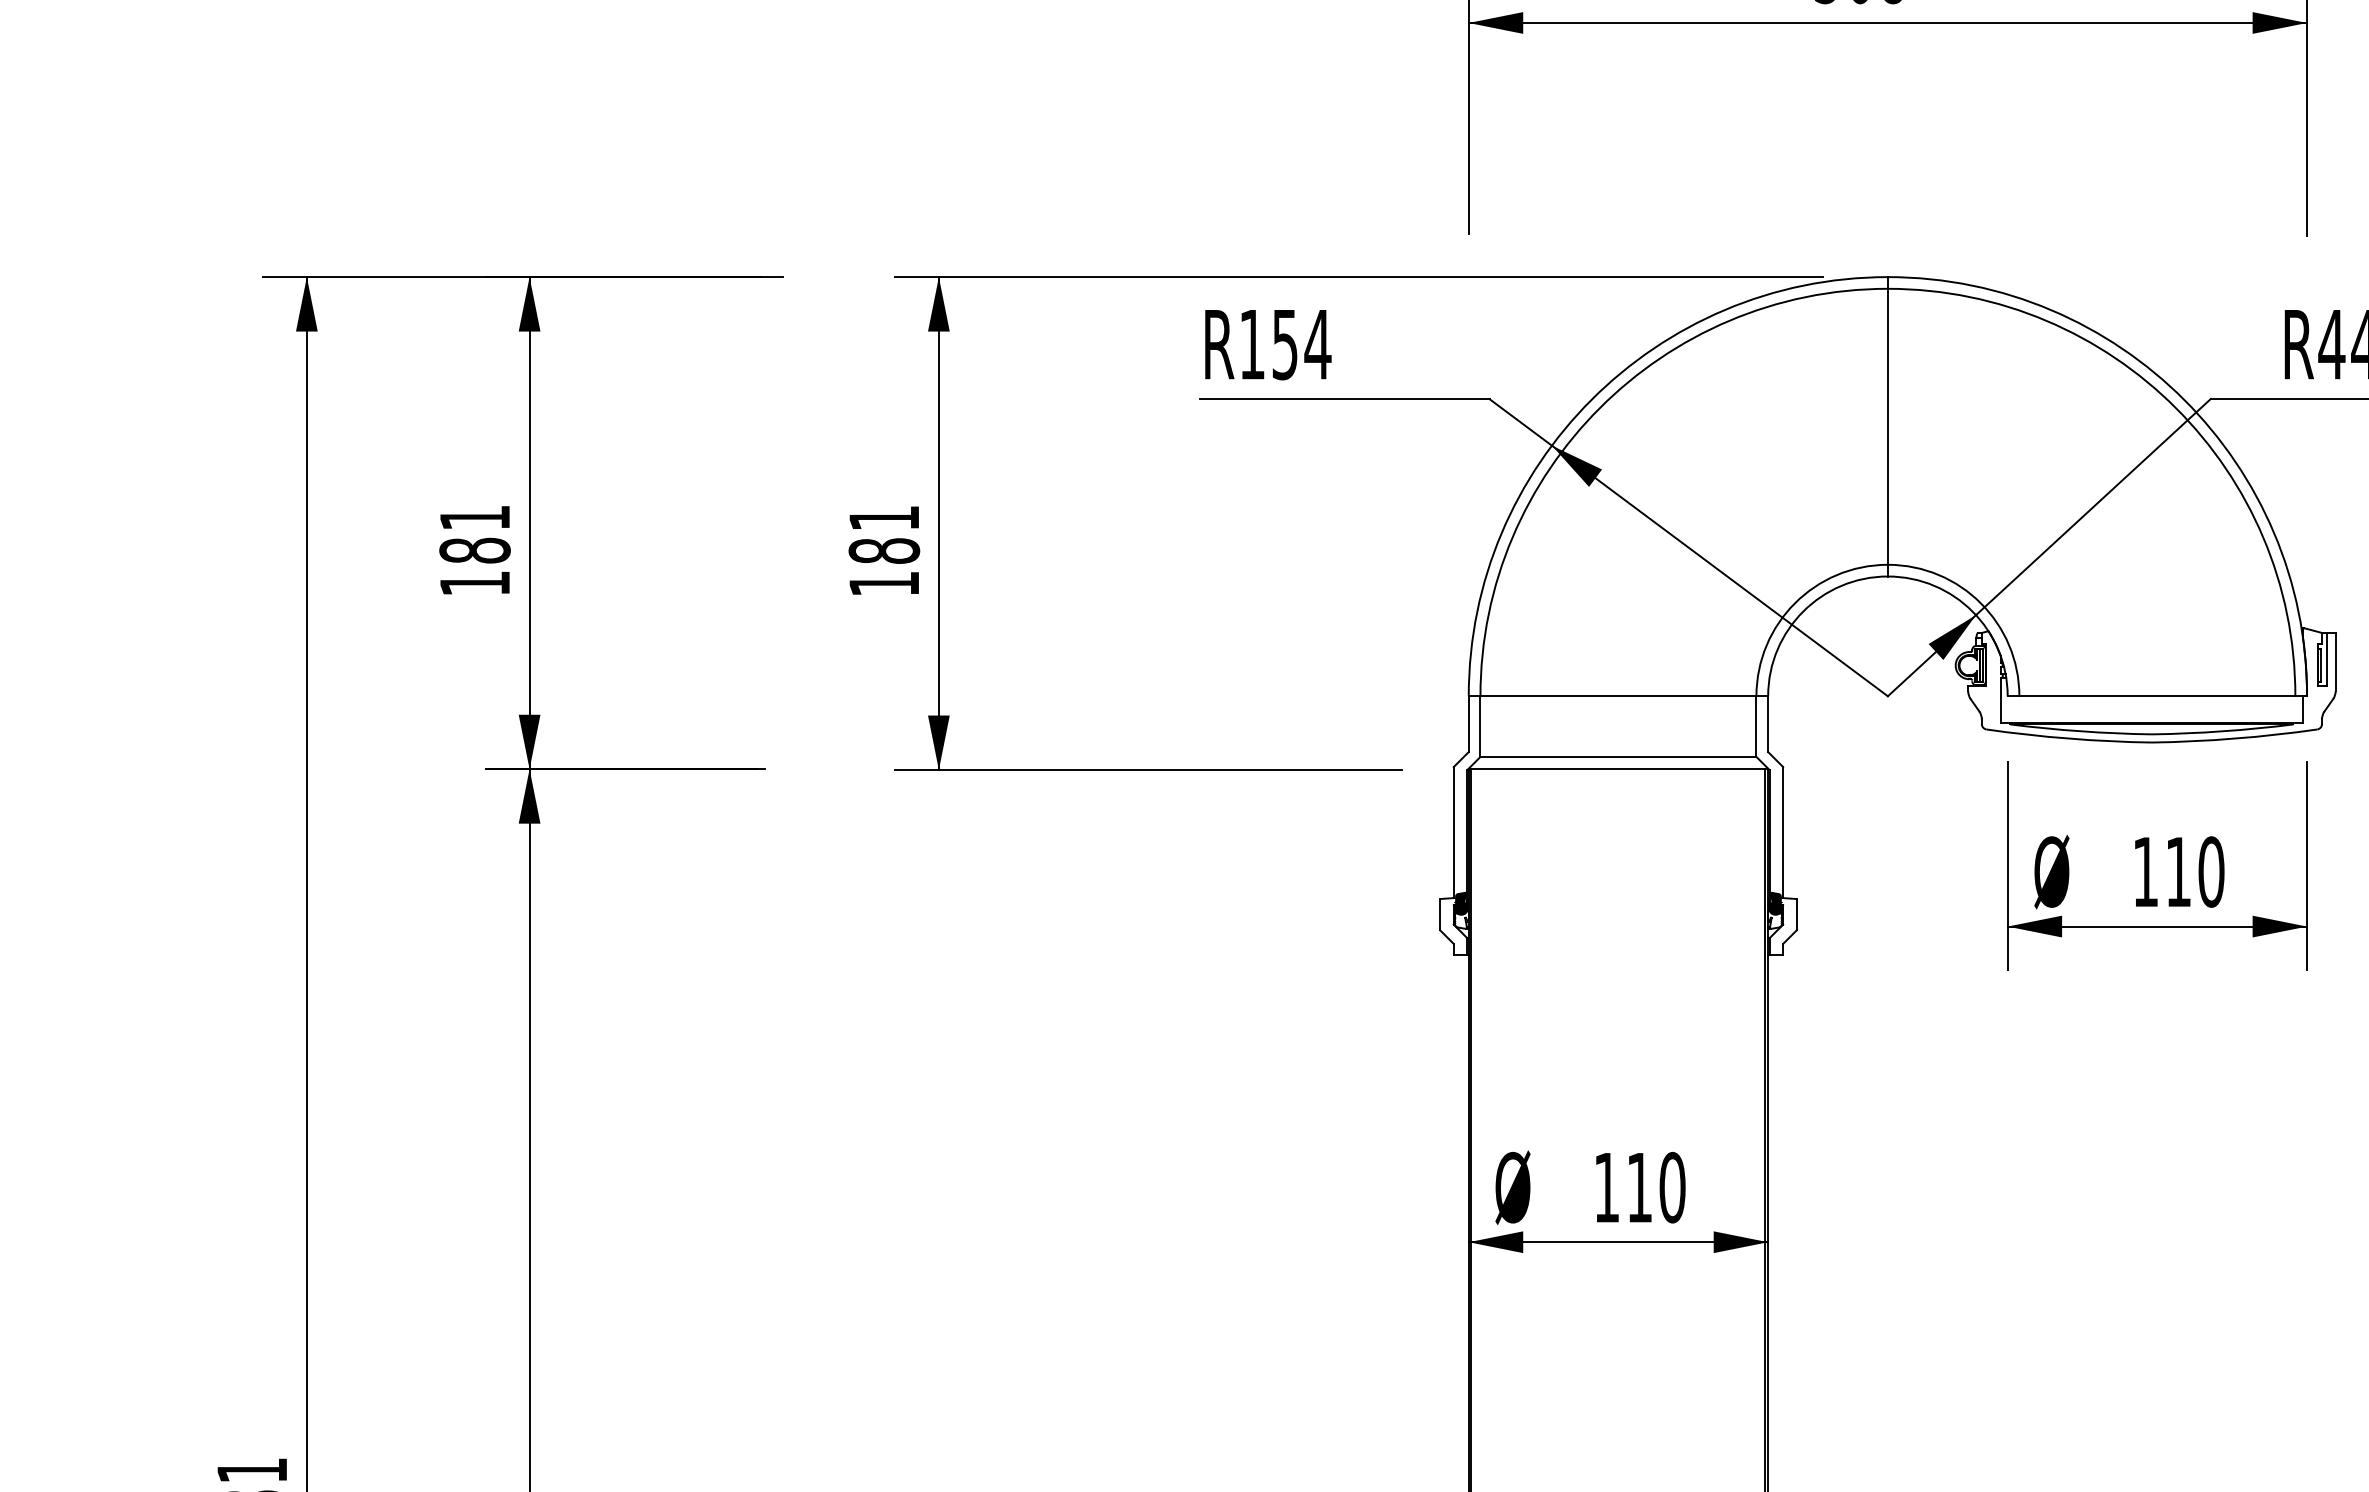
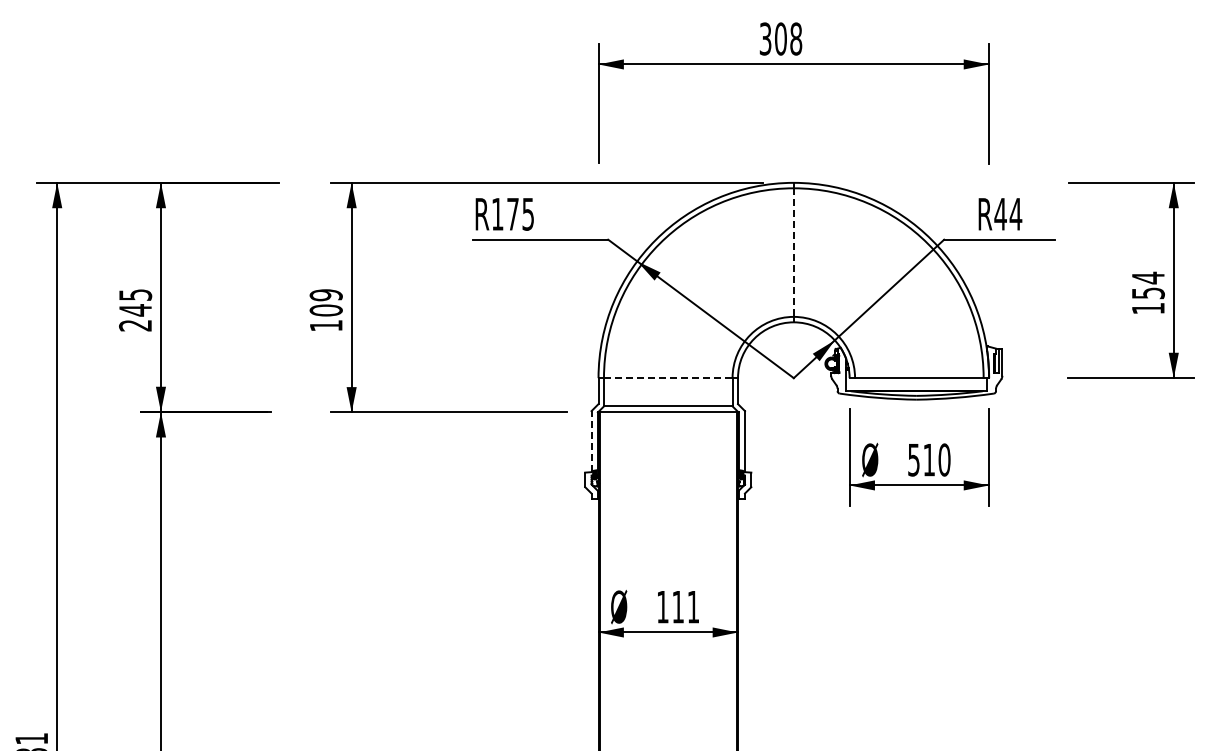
text: (1301, 345) -> (520, 214), R154 -> R175
line: (1887, 428) -> (793, 253), solid -> dashed
text: (882, 533) -> (325, 302), 181 -> 109
text: (474, 551) -> (135, 310), 181 -> 245
line: (1618, 697) -> (668, 378), solid -> dashed
line: (1453, 832) -> (591, 441), solid -> dashed
text: (2144, 873) -> (913, 460), 110 -> 510
text: (1672, 1186) -> (693, 606), 110 -> 111

